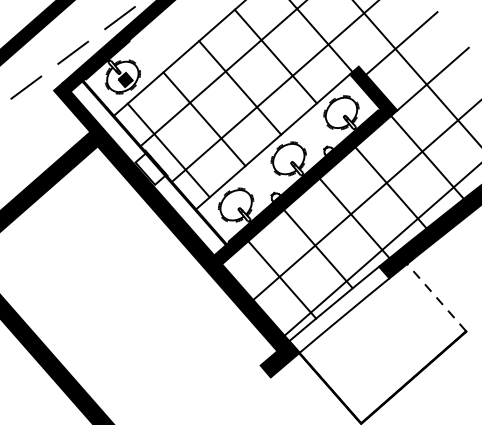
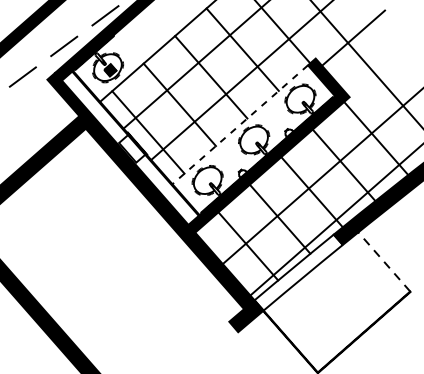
line: (432, 78) -> (380, 68), removed
line: (272, 142) -> (239, 125), solid -> dashed

